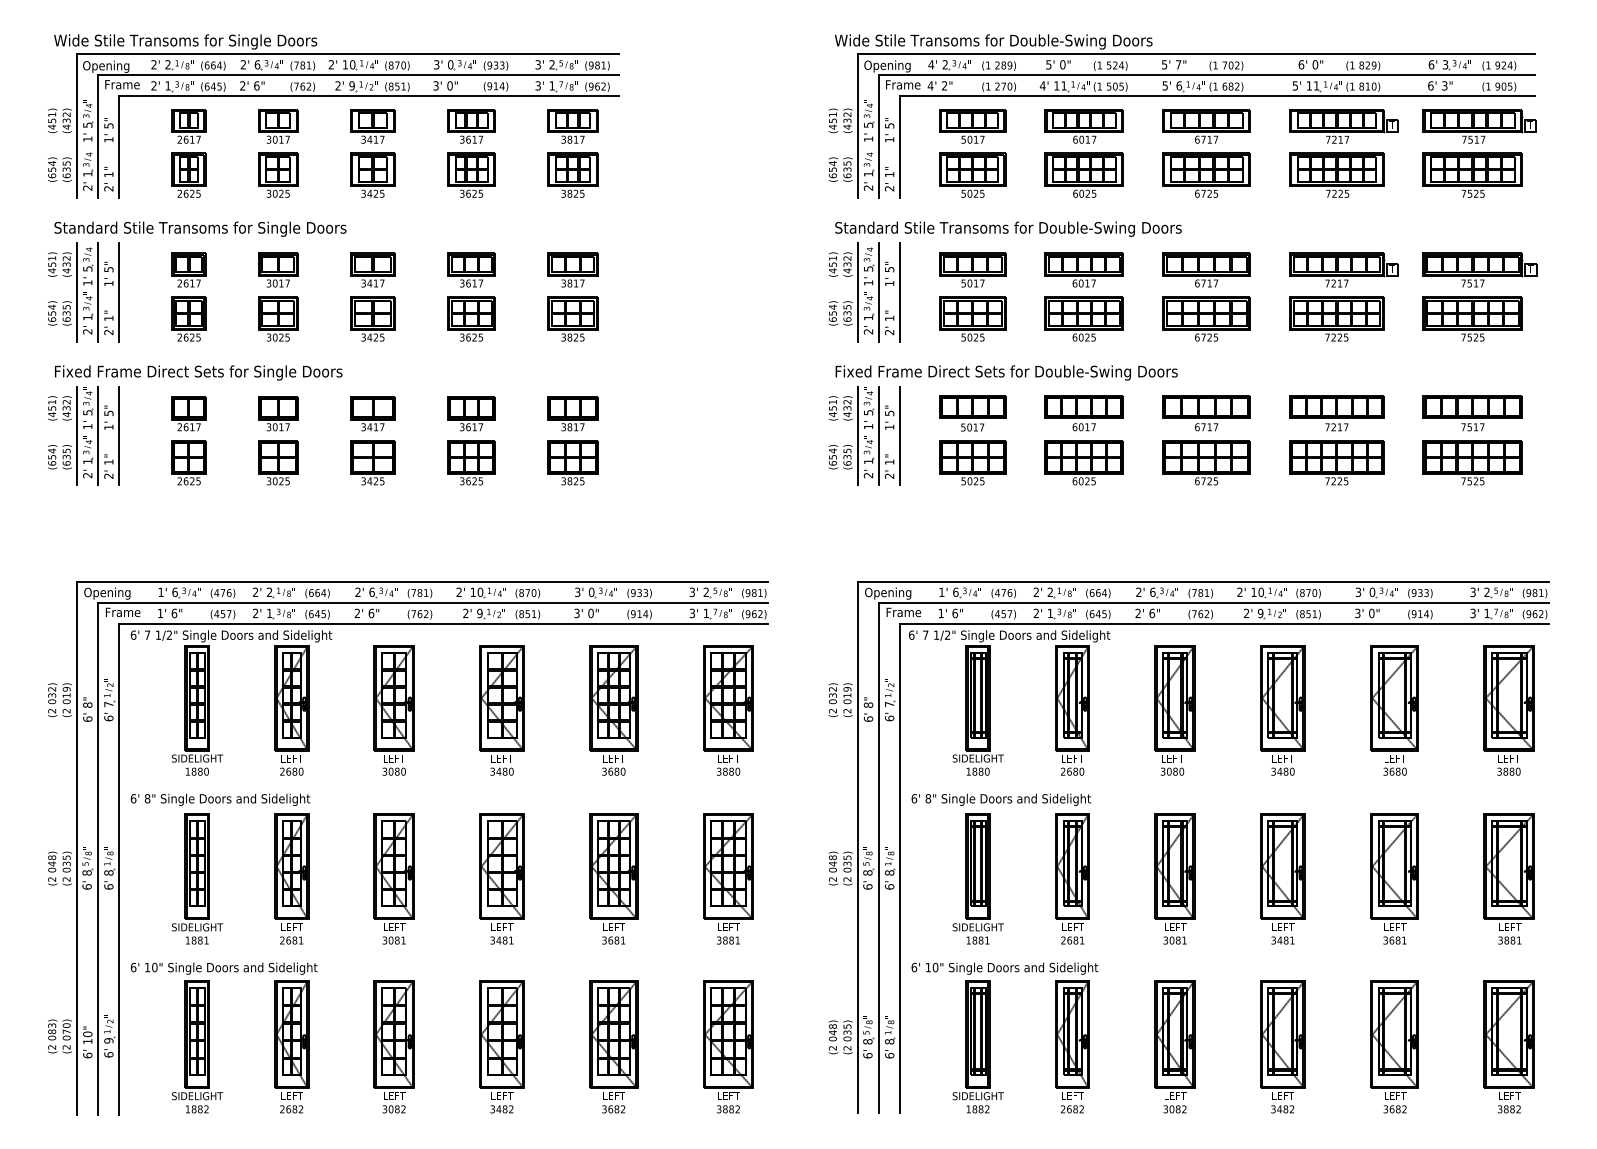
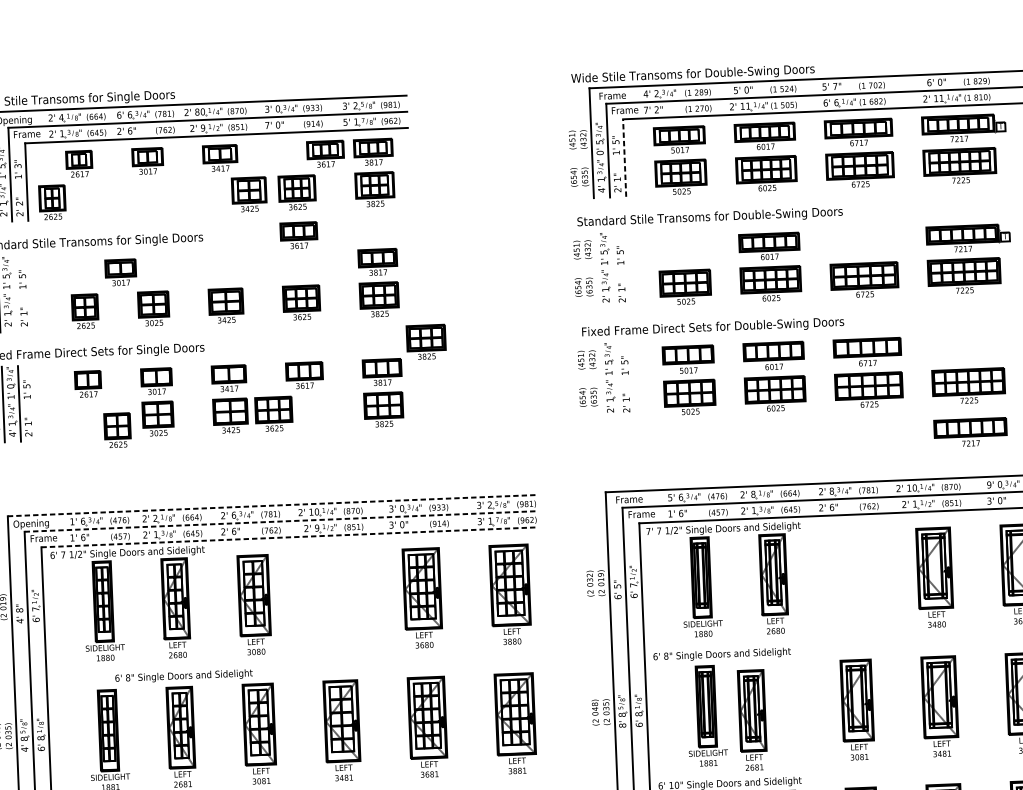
text: (167, 64) -> (61, 117), 2 -> 4
text: (243, 64) -> (119, 115), 2' -> 6'
text: (345, 64) -> (197, 111), 10 -> 80
text: (887, 66) -> (612, 96), Opening -> Frame
text: (435, 85) -> (266, 125), 3' -> 7'
text: (537, 85) -> (345, 122), 3' -> 5'
text: (930, 85) -> (645, 109), 4' -> 7'
text: (1042, 85) -> (731, 106), 4' -> 2'
text: (1165, 85) -> (825, 102), 5' -> 6'
text: (1294, 85) -> (924, 98), 5' -> 2'
text: (108, 125) -> (17, 165), 5" -> 3"
part: (471, 126) -> (325, 154), moved
text: (868, 138) -> (600, 152), 1' -> 0'
line: (900, 147) -> (624, 158), solid -> dashed
text: (108, 174) -> (19, 203), 1" -> 2"
part: (188, 174) -> (52, 202), moved
part: (278, 174) -> (149, 198), removed
part: (372, 174) -> (248, 194), moved
text: (868, 187) -> (601, 189), 2' -> 4'
part: (188, 269) -> (83, 273), removed
part: (278, 269) -> (120, 272), moved
part: (372, 269) -> (224, 268), removed
part: (471, 269) -> (298, 235), moved
part: (972, 269) -> (683, 249), removed
part: (1206, 269) -> (862, 242), removed
line: (98, 291) -> (15, 293), removed
line: (119, 291) -> (31, 292), removed
line: (858, 291) -> (597, 269), removed
line: (879, 291) -> (613, 269), removed
line: (900, 291) -> (629, 268), removed
part: (631, 376) -> (425, 342), added
text: (87, 412) -> (10, 386), 5 -> 0
part: (1336, 413) -> (970, 432), moved
line: (119, 435) -> (35, 402), removed
line: (858, 435) -> (601, 380), removed
line: (879, 435) -> (617, 379), removed
line: (900, 435) -> (633, 378), removed
part: (188, 462) -> (117, 430), moved
part: (471, 462) -> (273, 414), moved
text: (87, 475) -> (12, 434), 2' -> 4'
line: (422, 581) -> (272, 505), solid -> dashed
text: (1152, 591) -> (831, 490), 6 -> 8
text: (1358, 591) -> (989, 484), 3' -> 9'
text: (941, 592) -> (669, 497), 1' -> 5'
text: (1050, 592) -> (753, 494), 2 -> 8
text: (888, 593) -> (629, 500), Opening -> Frame
line: (433, 602) -> (281, 521), solid -> dashed
text: (1260, 613) -> (914, 504), 9 -> 1
line: (444, 624) -> (290, 537), solid -> dashed
text: (911, 634) -> (648, 530), 6' -> 7'
text: (868, 704) -> (617, 585), 8" -> 5"
part: (501, 710) -> (336, 601), removed
part: (1174, 710) -> (852, 581), removed
text: (87, 719) -> (19, 621), 6' -> 4'
text: (220, 799) -> (183, 676), moved
part: (1072, 878) -> (752, 720), moved
text: (86, 886) -> (24, 749), 6' -> 4'
text: (867, 886) -> (622, 725), 6' -> 8'

